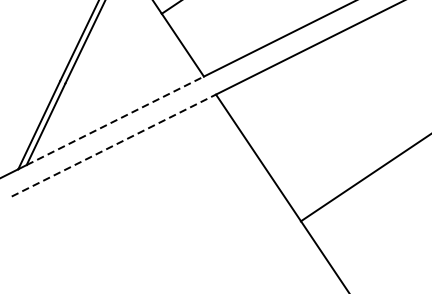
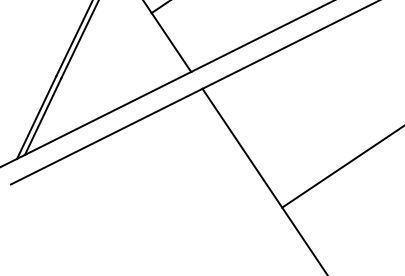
line: (115, 120) -> (108, 113), dashed -> solid
line: (114, 145) -> (107, 136), dashed -> solid

